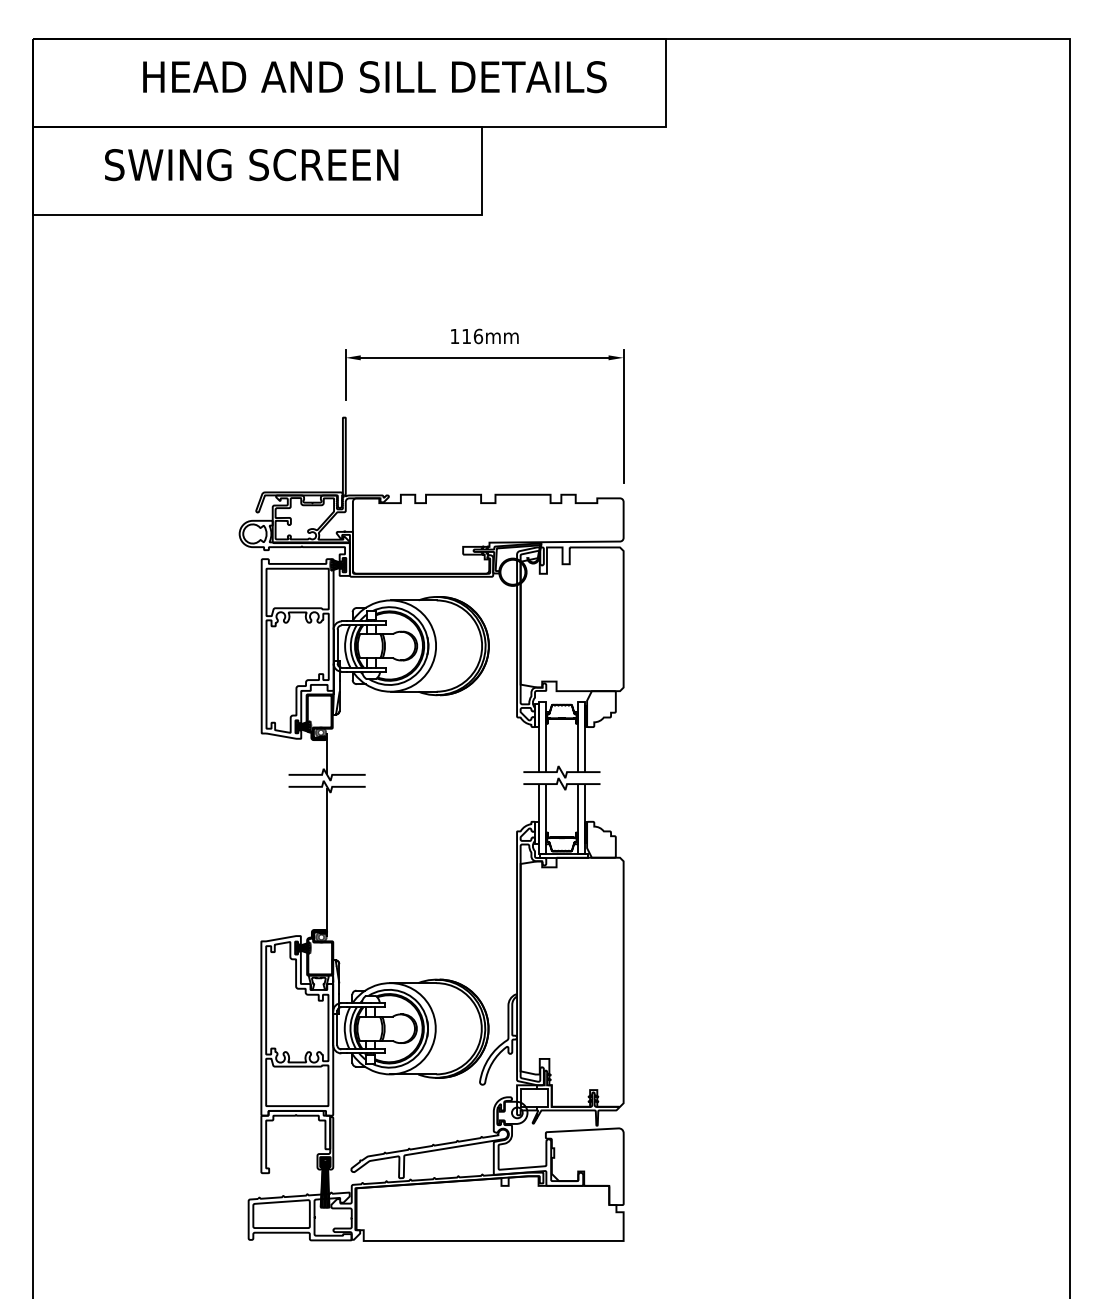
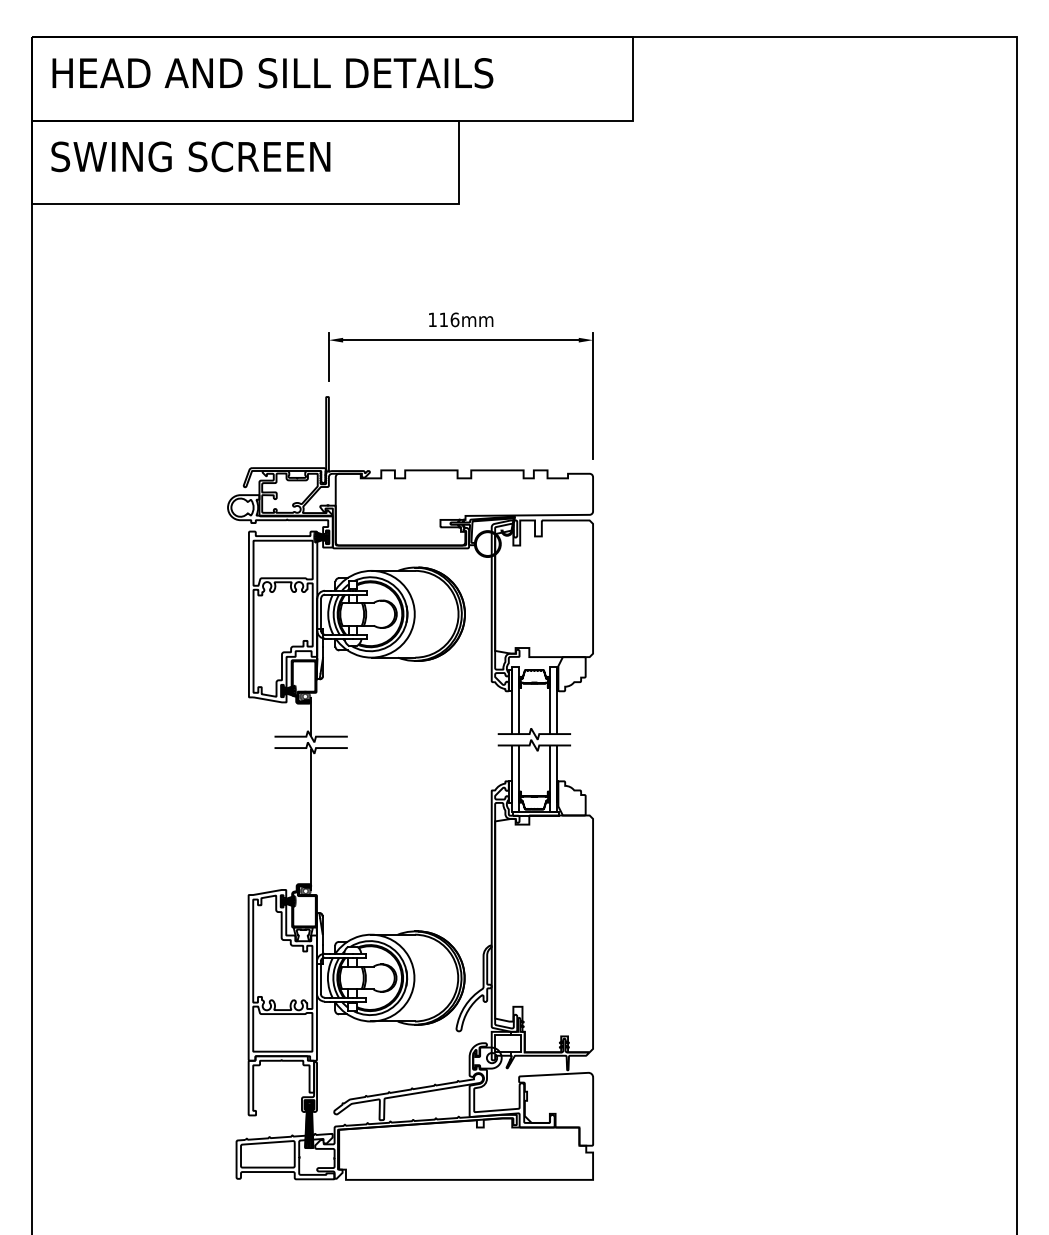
text: (374, 77) -> (272, 73), moved
text: (251, 165) -> (190, 157), moved

